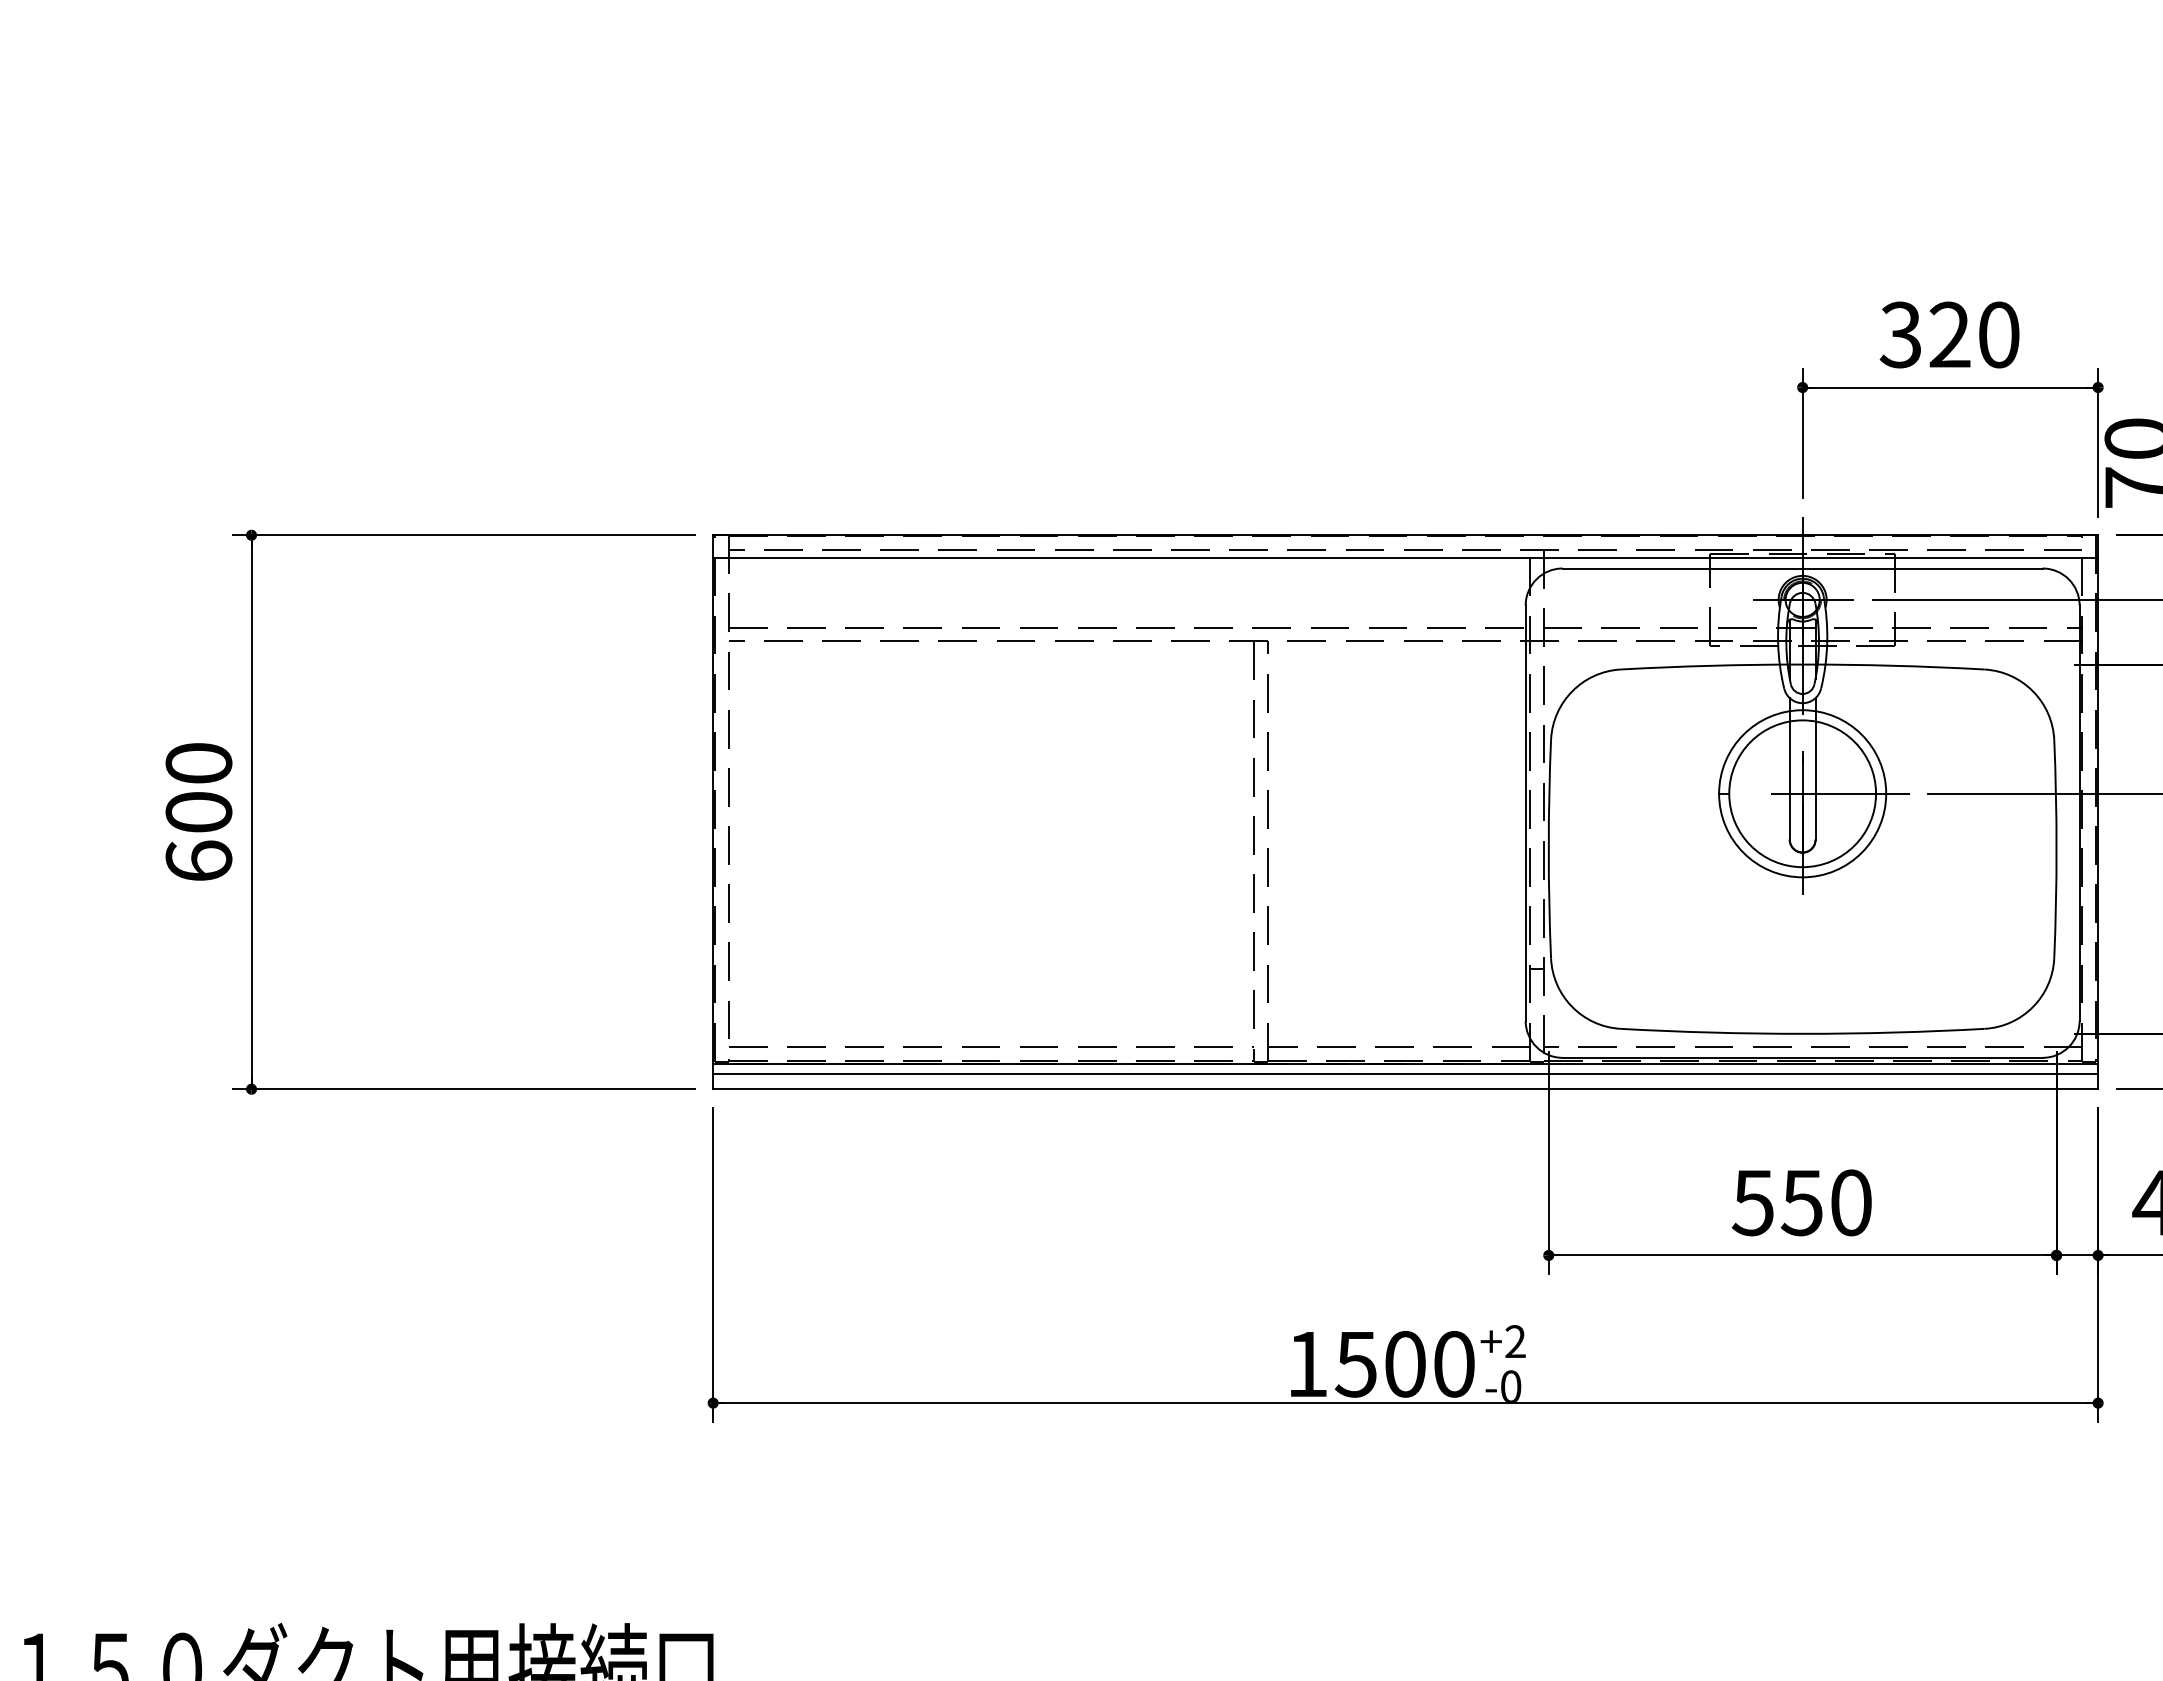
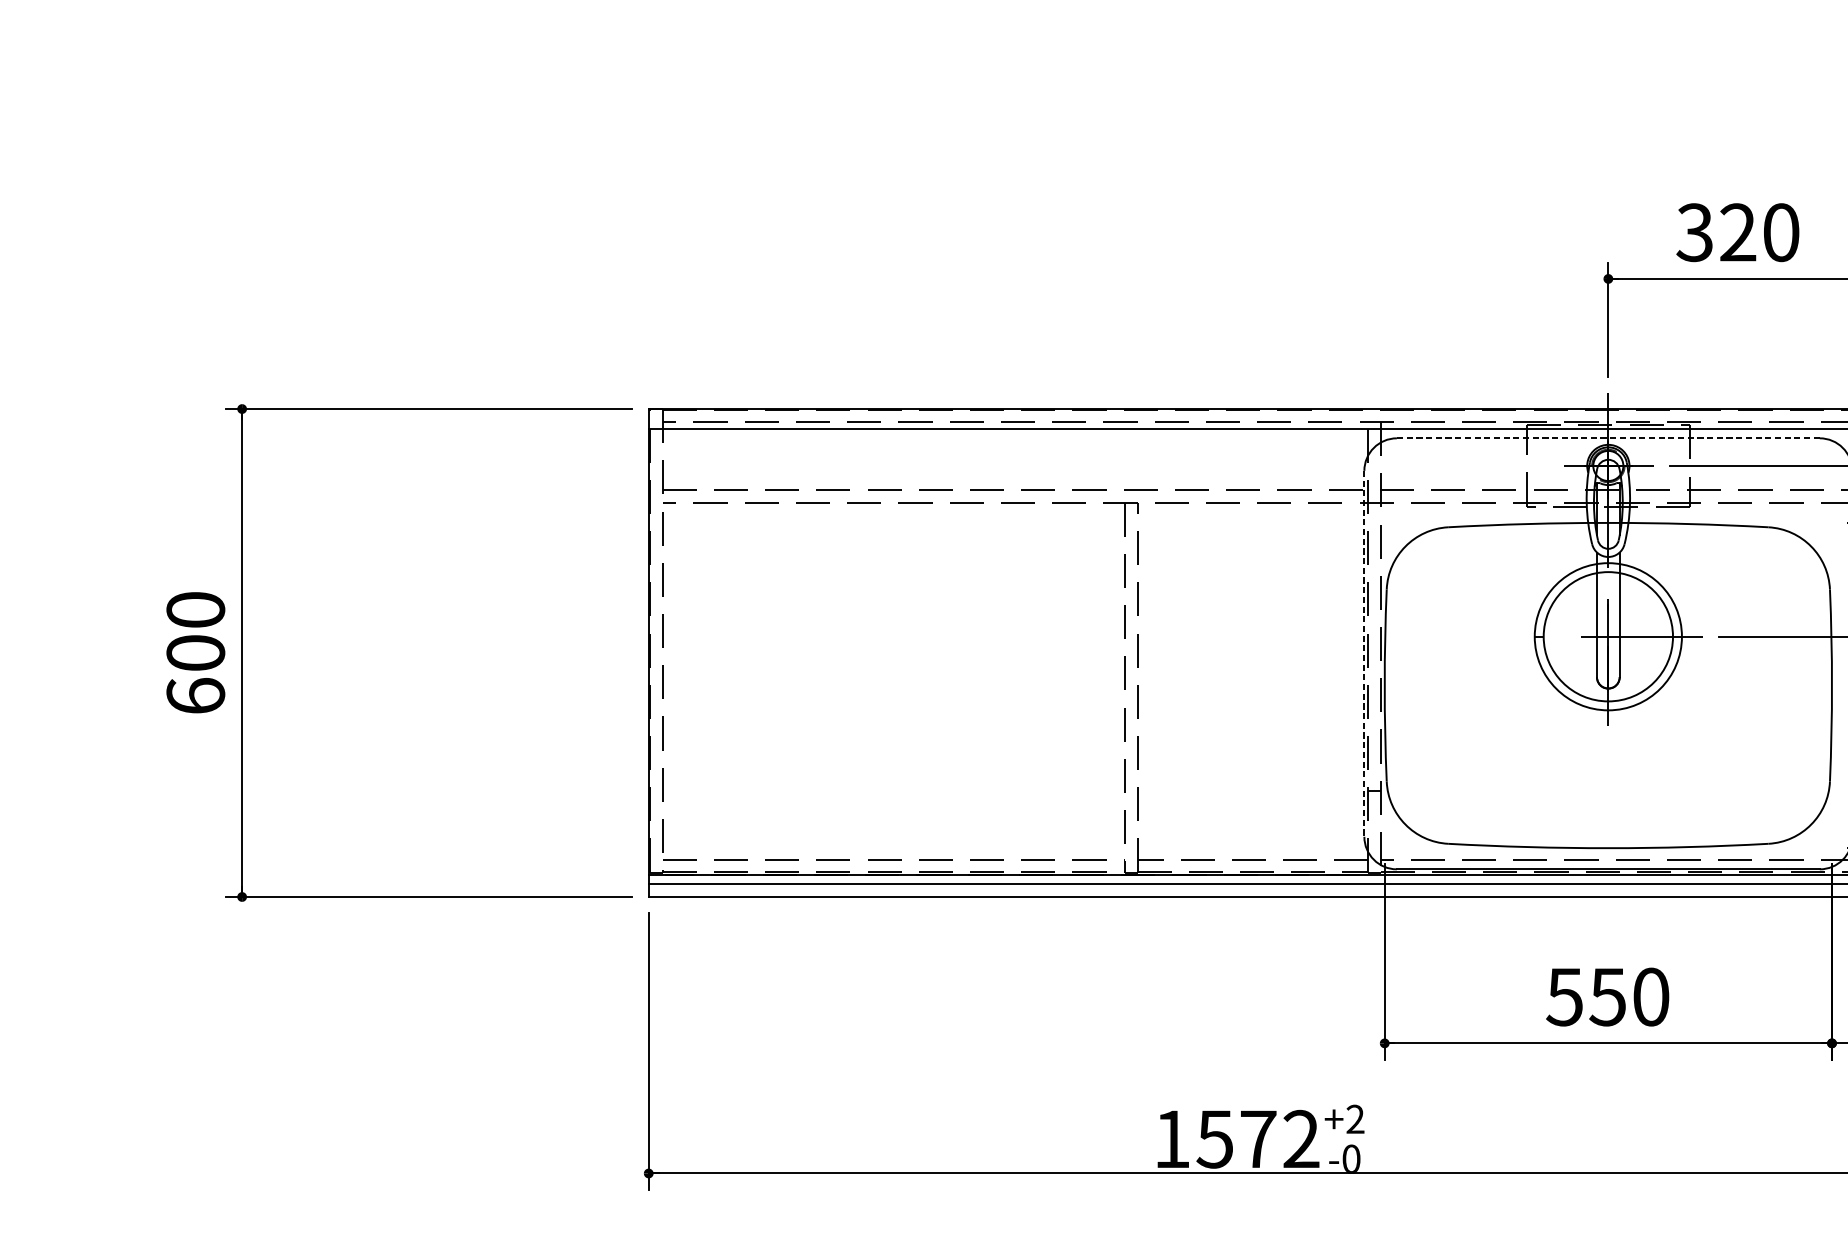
line: (1802, 568) -> (1608, 438), solid -> dashed
line: (1525, 813) -> (1364, 654), solid -> dashed
text: (1429, 1364) -> (1279, 1139), 1500 -> 1572

